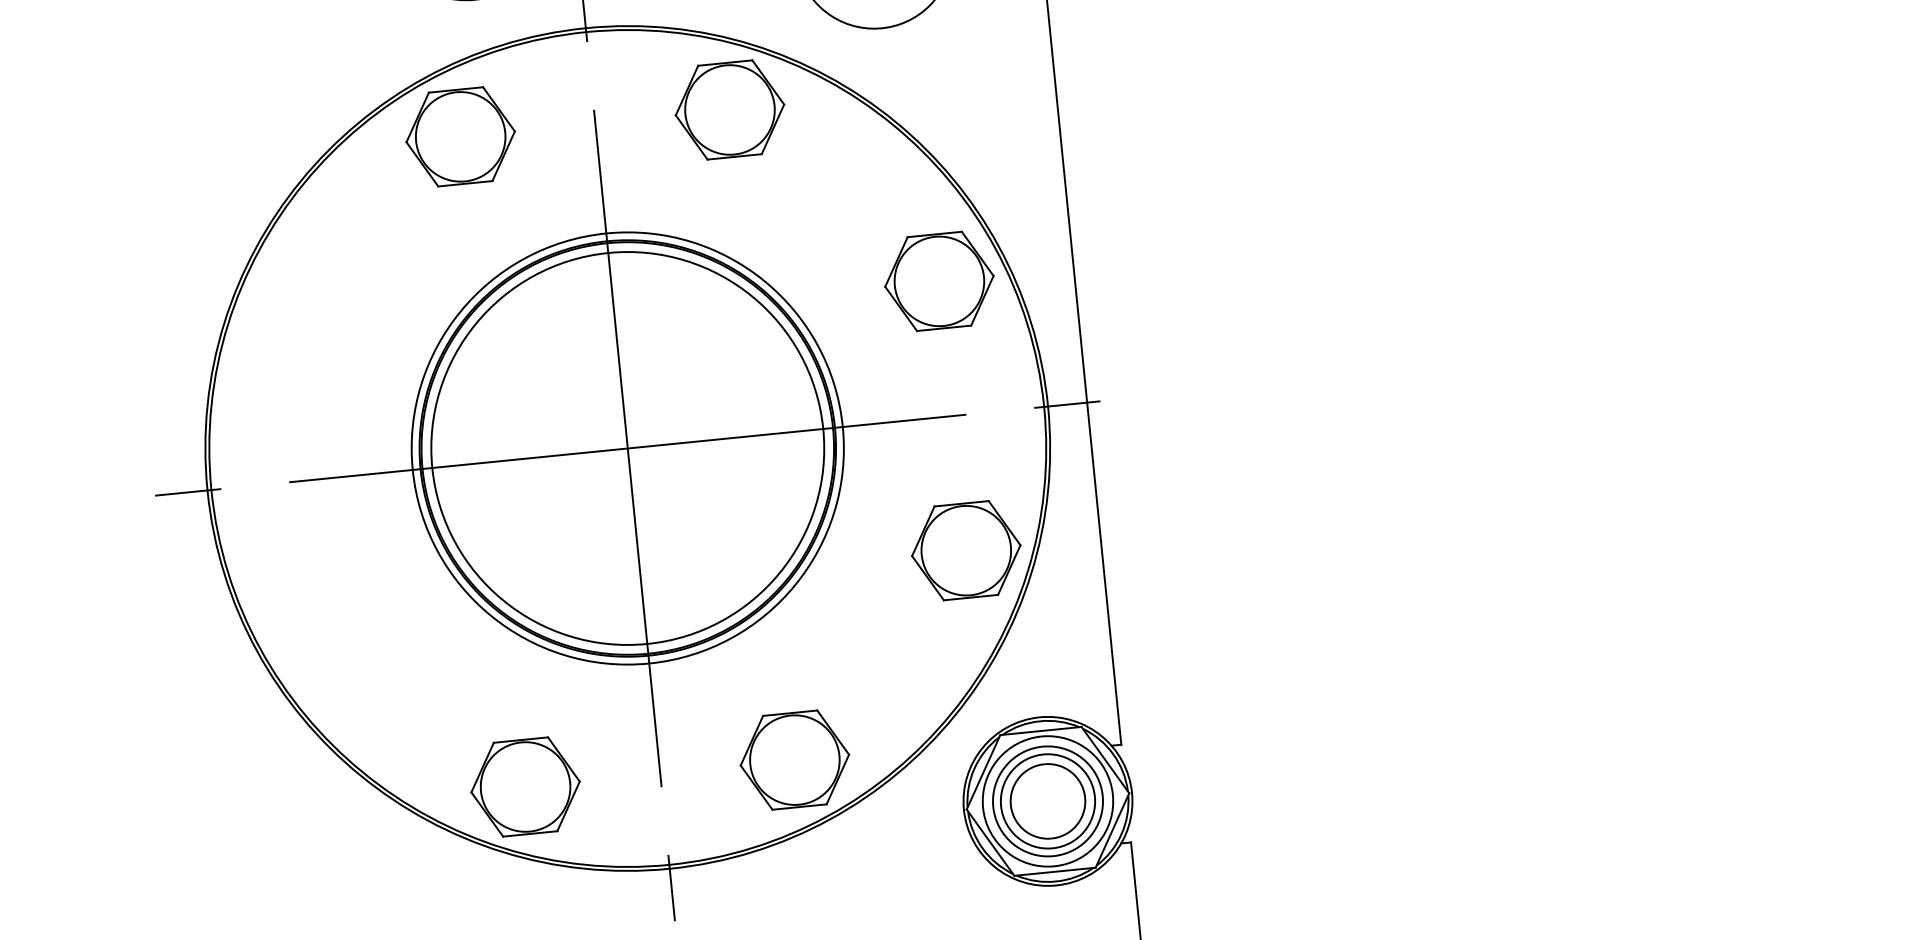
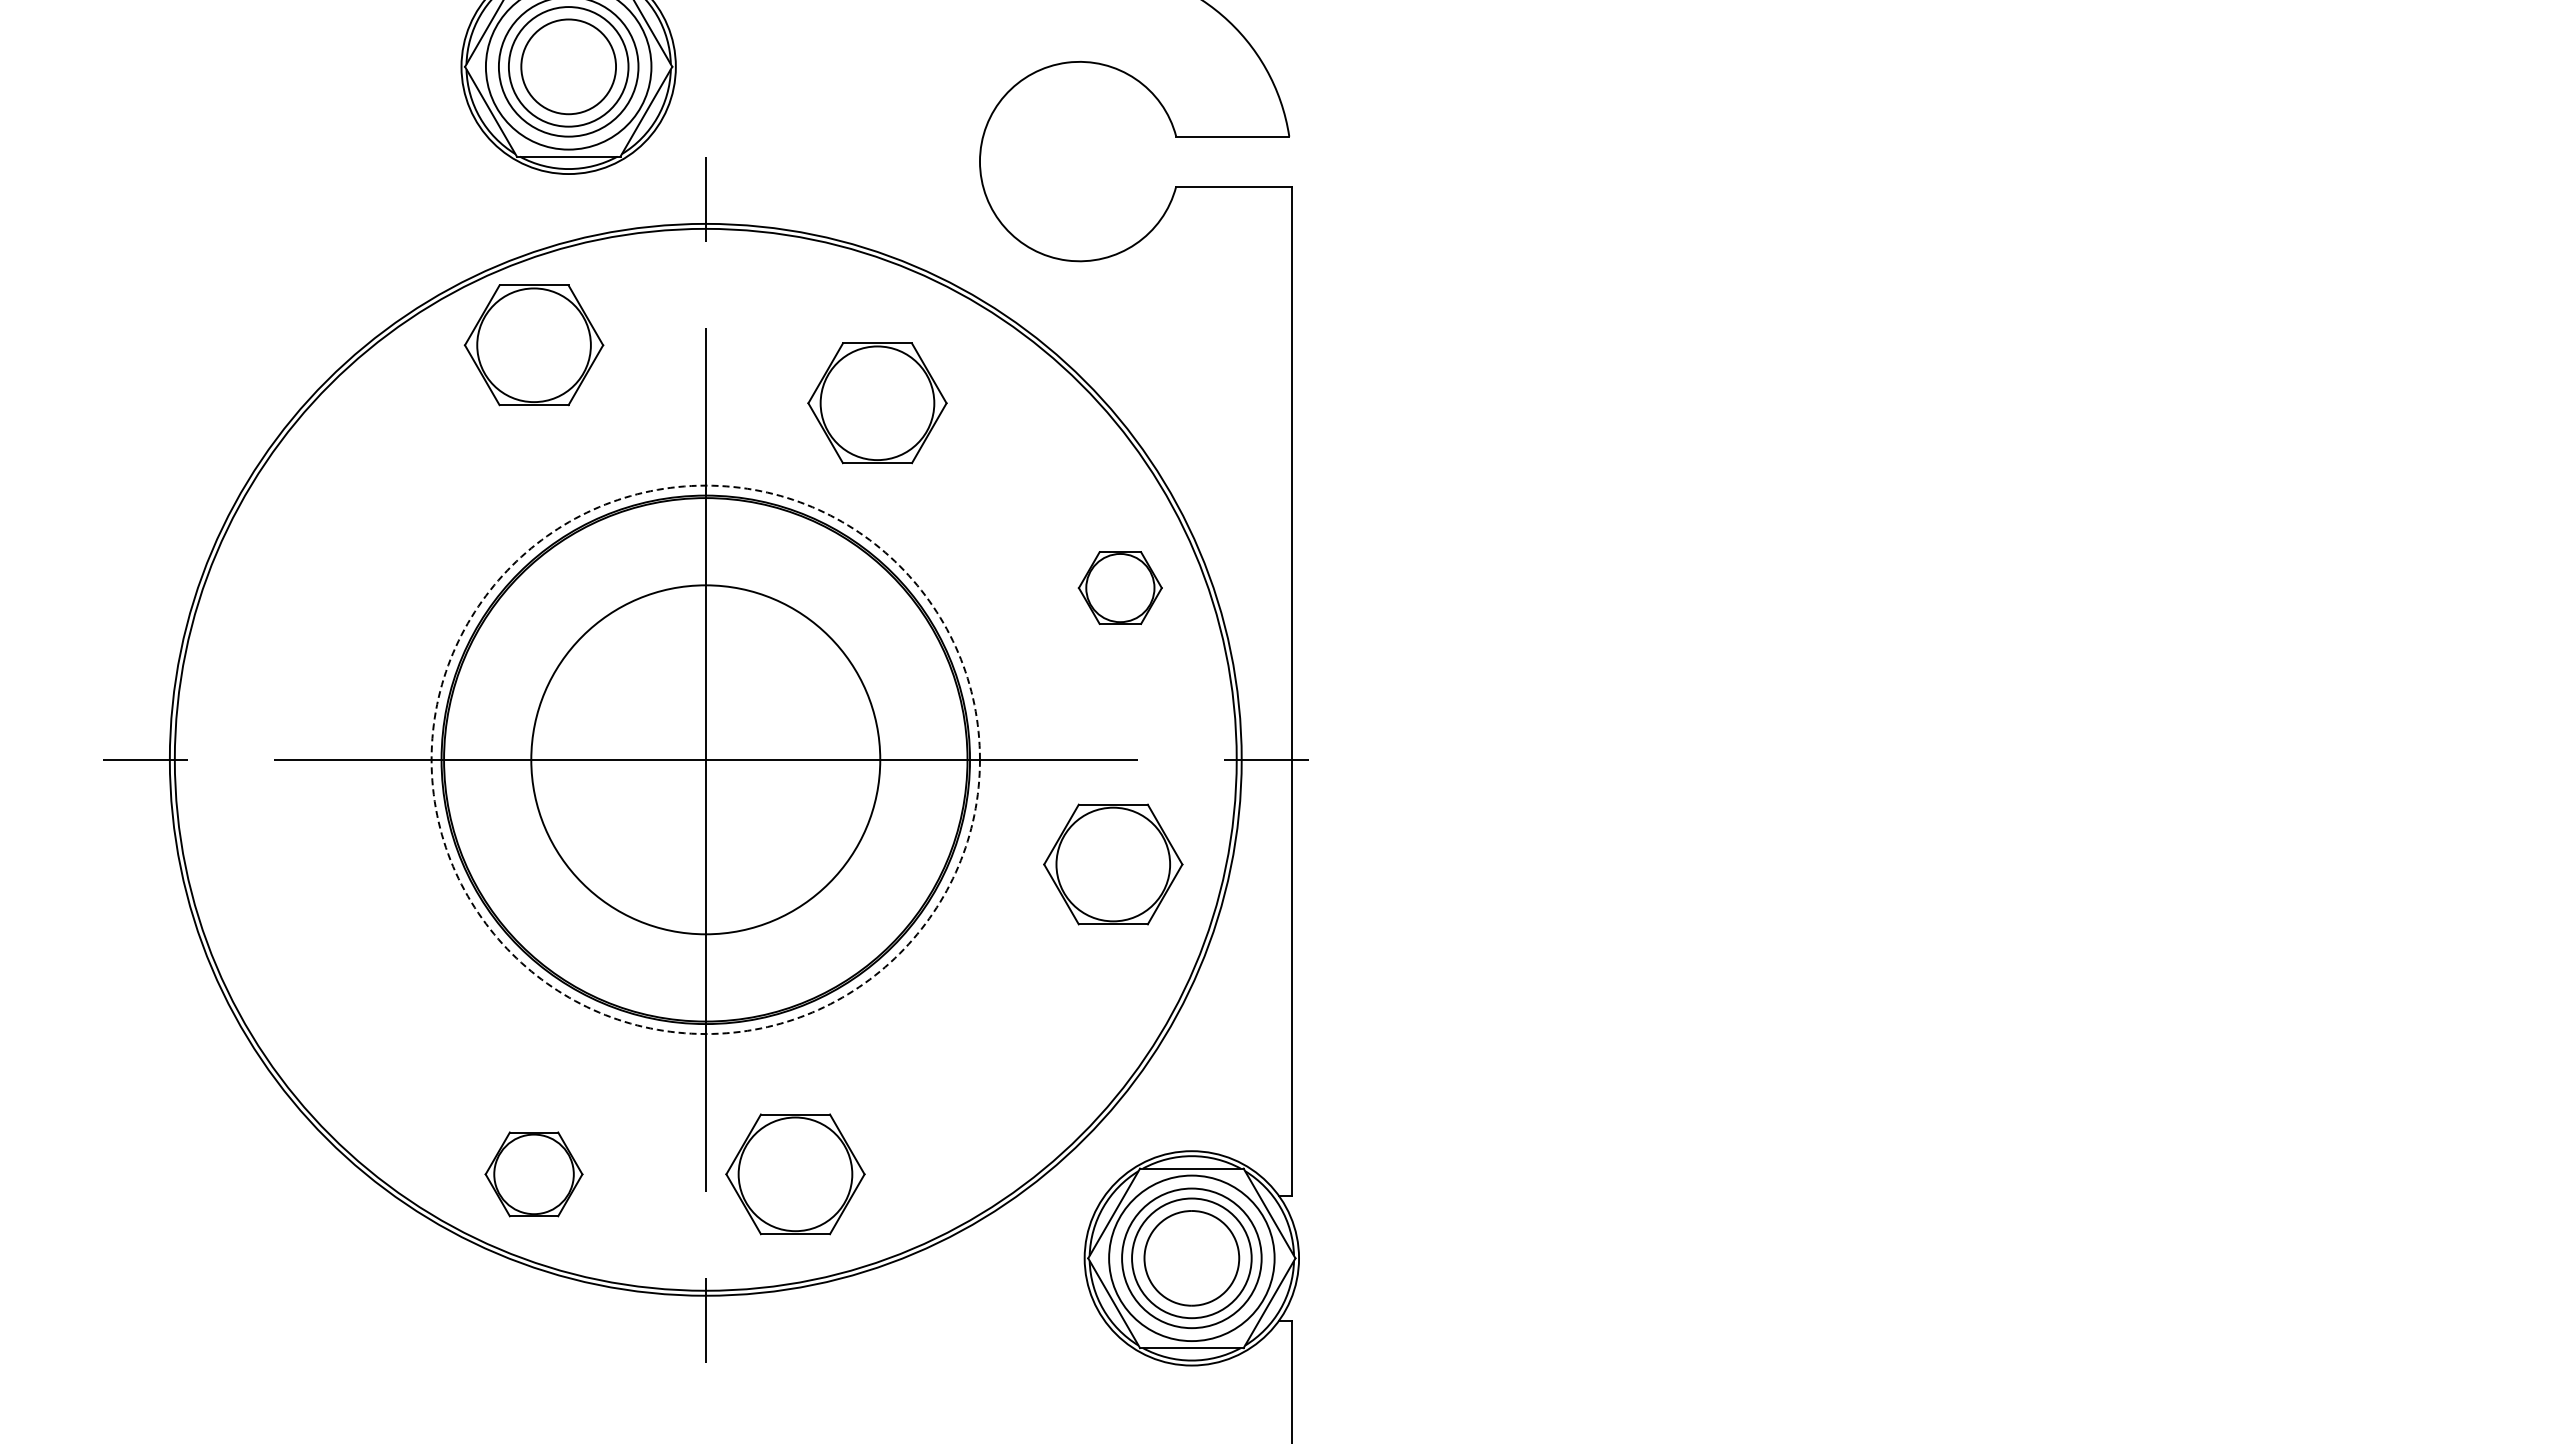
part: (730, 110) -> (877, 403), moved
part: (939, 280) -> (1120, 587), size x0.6
circle: (627, 448) -> (705, 759), size x0.7
circle: (627, 448) -> (705, 759), solid -> dashed
part: (966, 550) -> (1113, 864), moved
part: (794, 760) -> (795, 1174), moved
part: (525, 787) -> (533, 1174), size x0.7

